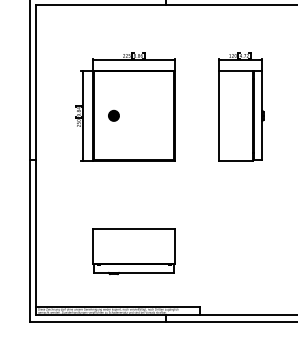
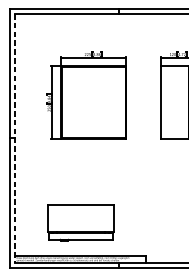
part: (113, 115) -> (77, 102), removed
line: (36, 160) -> (15, 138), solid -> dashed
part: (133, 251) -> (80, 222), moved

